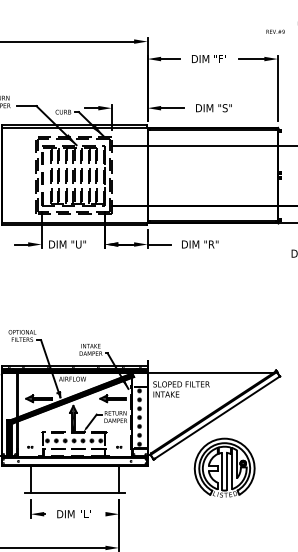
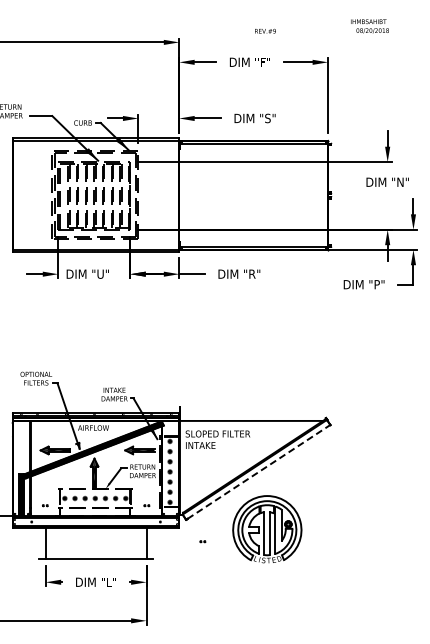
text: (275, 31) -> (265, 30), moved
line: (217, 417) -> (259, 471), solid -> dashed
part: (167, 478) -> (202, 541), added

